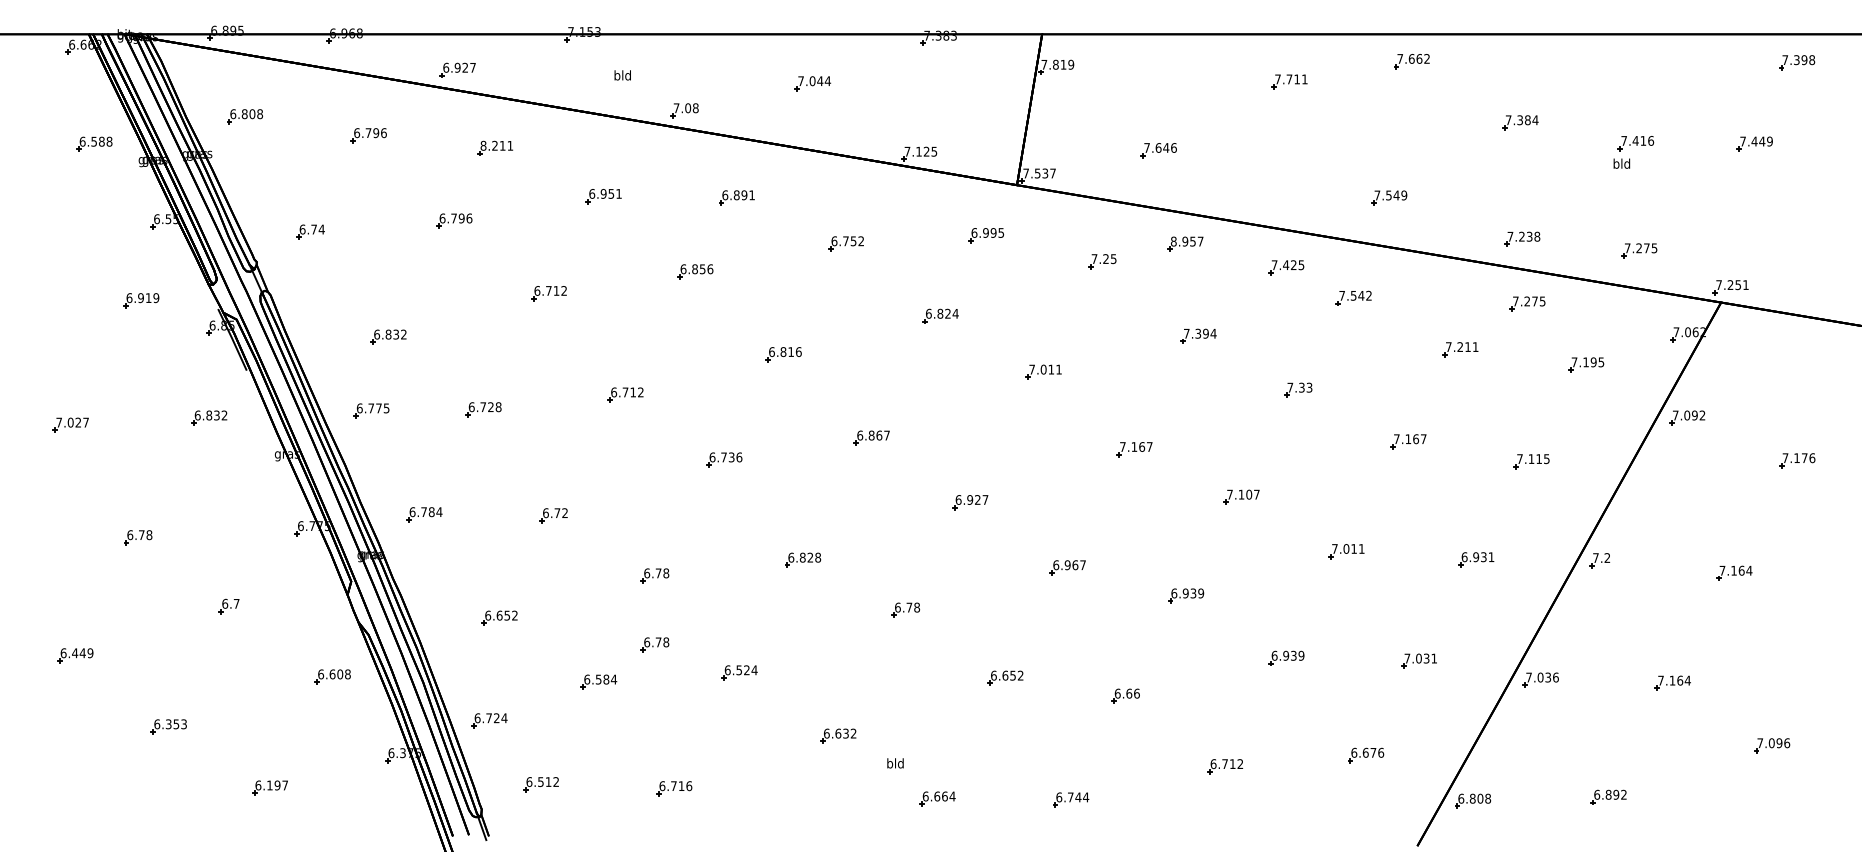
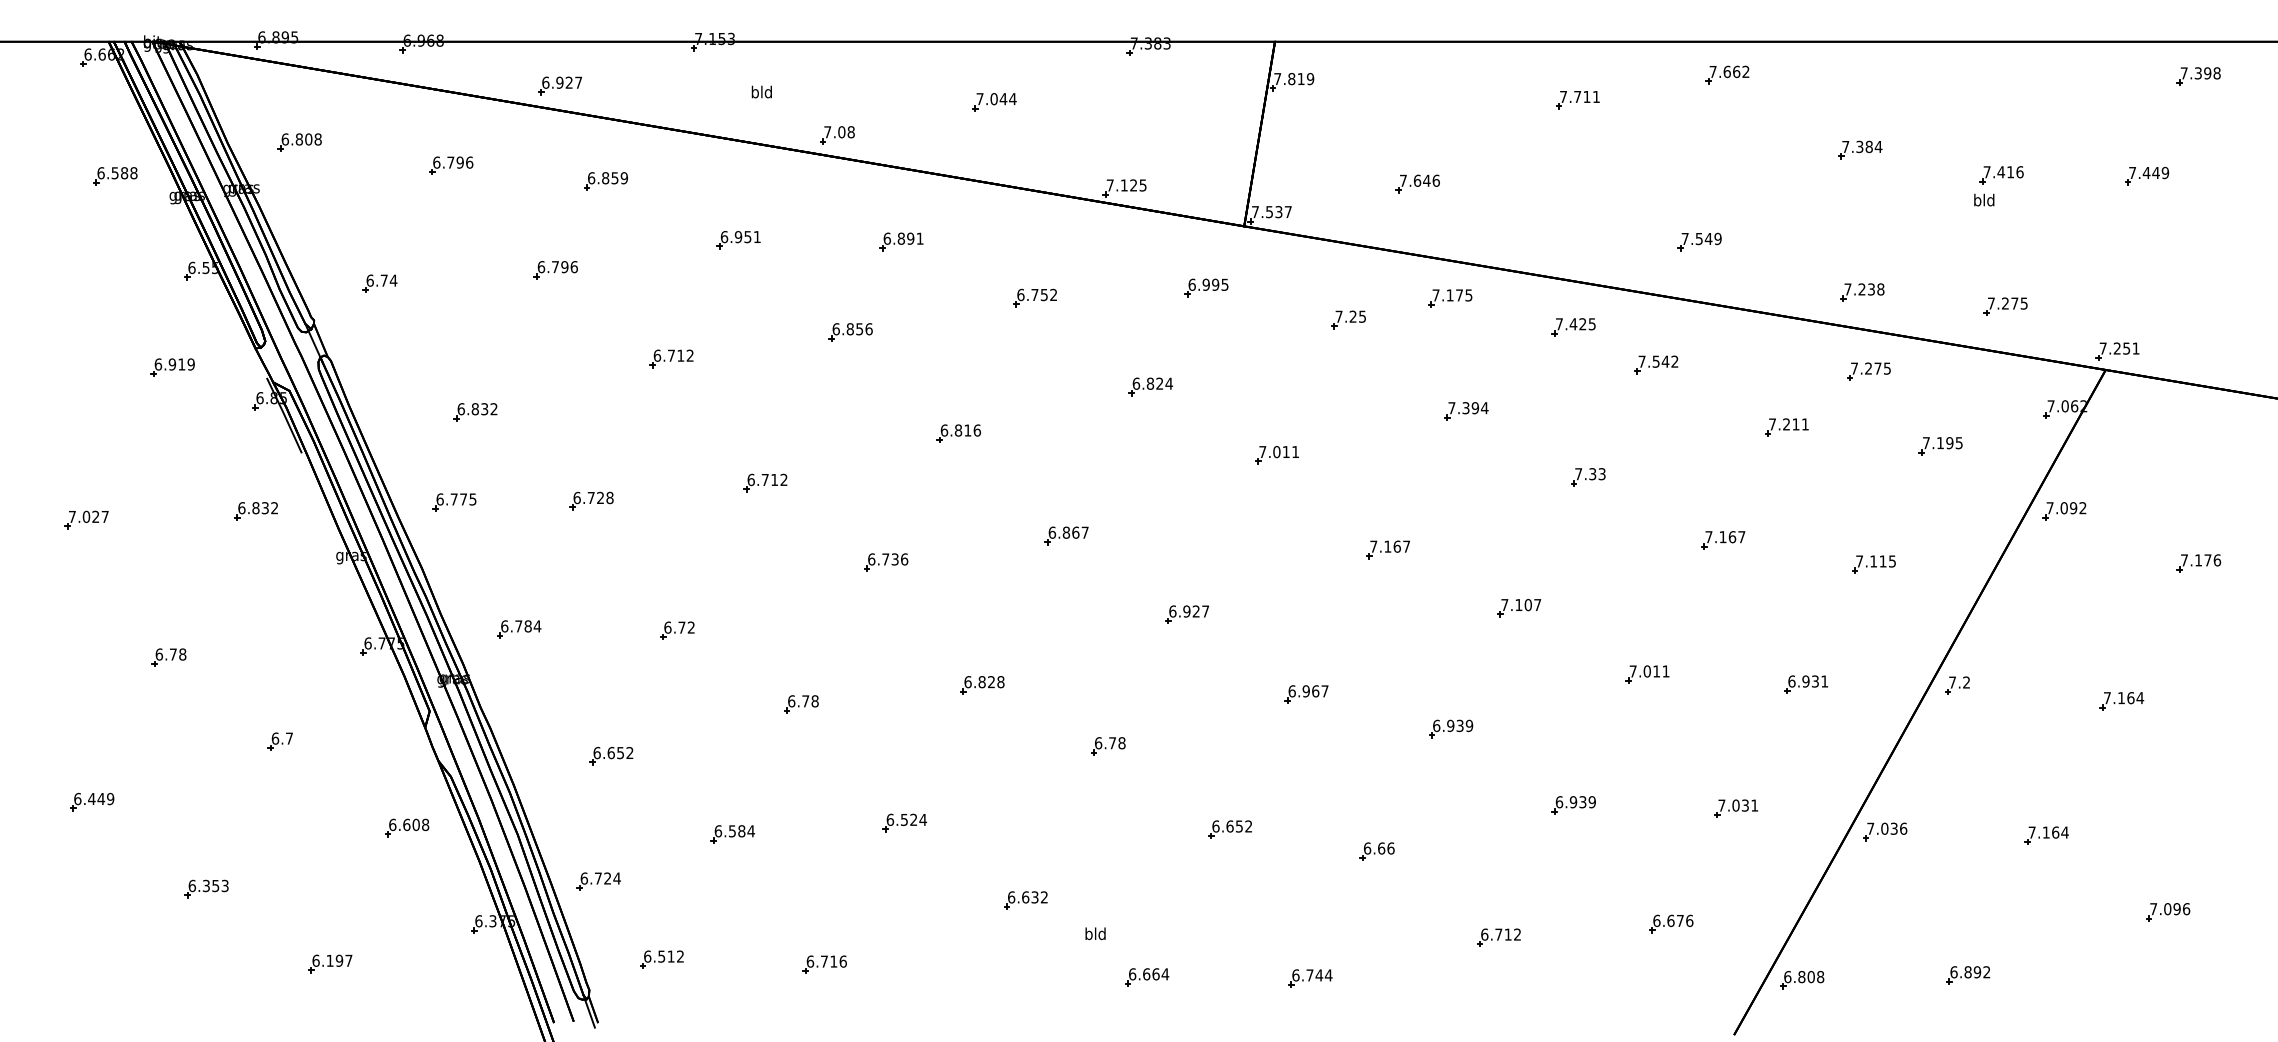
text: (496, 145) -> (607, 177), 8.211 -> 6.859
text: (1186, 241) -> (1451, 295), 8.957 -> 7.175
part: (654, 644) -> (800, 788), removed

